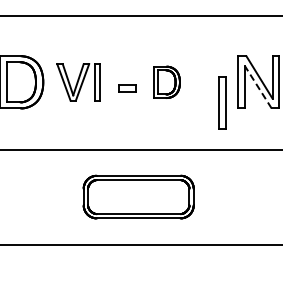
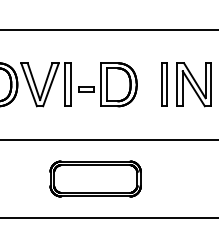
part: (78, 82) -> (46, 84), size x1.43
part: (166, 82) -> (118, 84), size x1.67
line: (257, 86) -> (193, 88), dashed -> solid
part: (222, 102) -> (164, 84), moved

